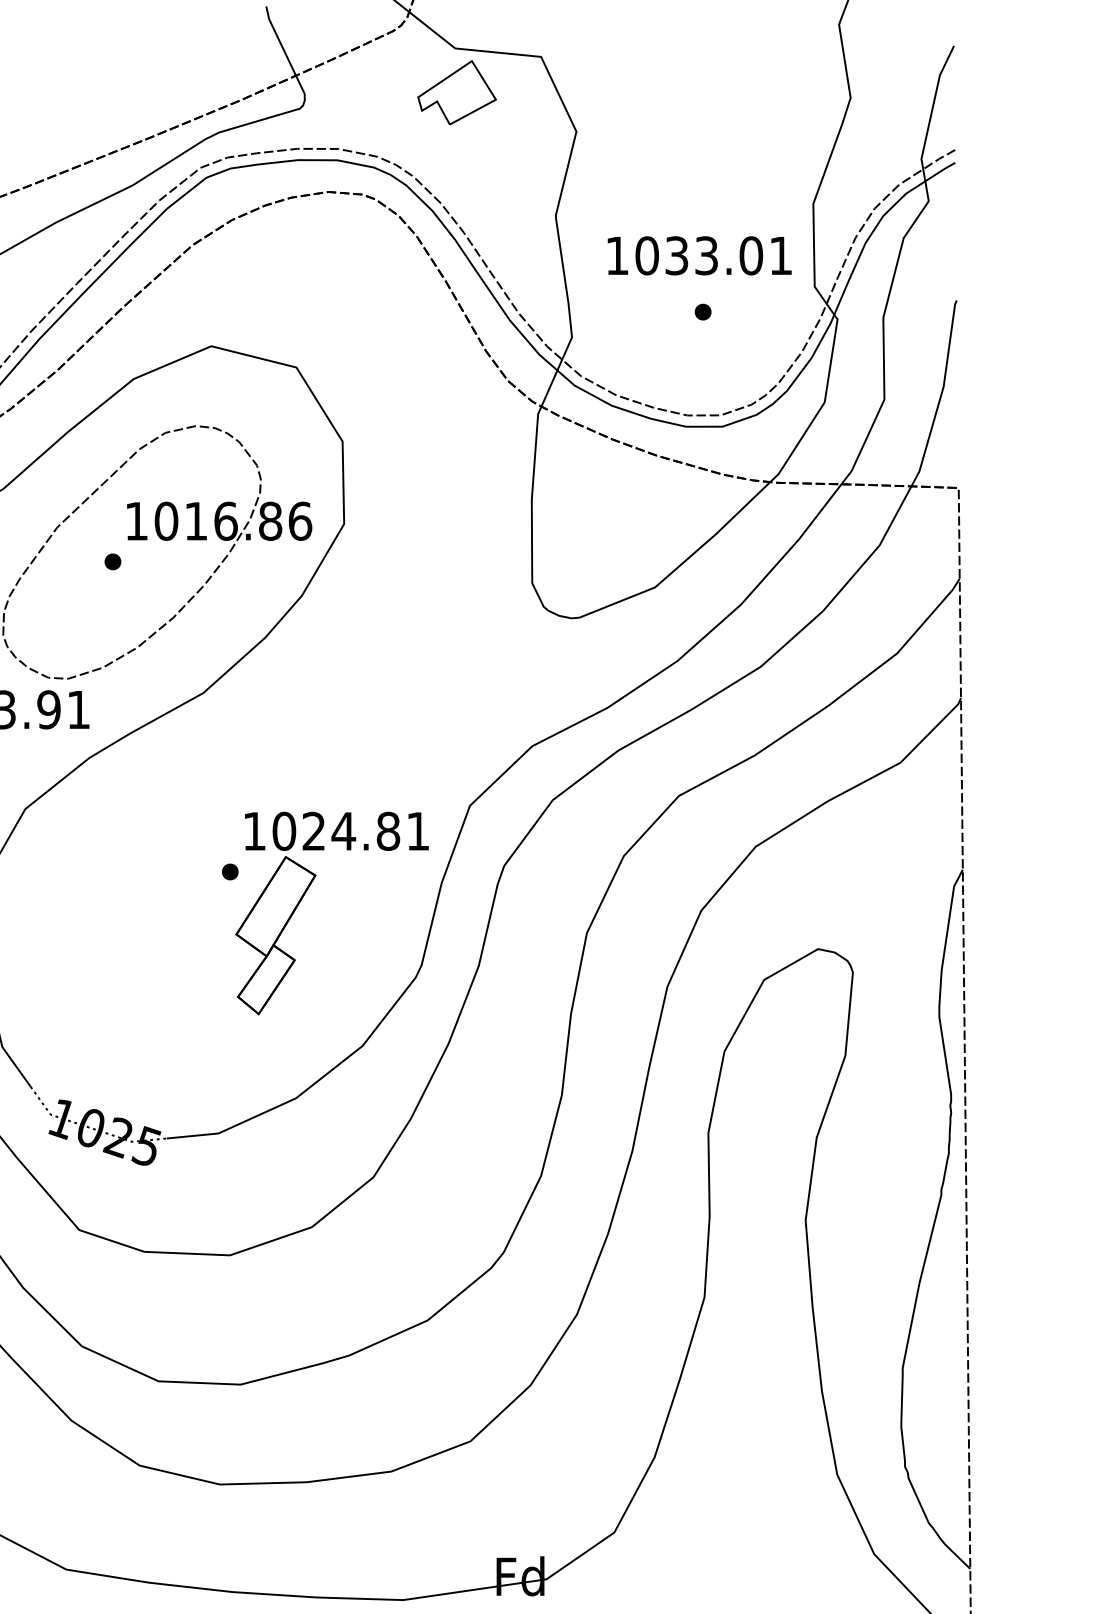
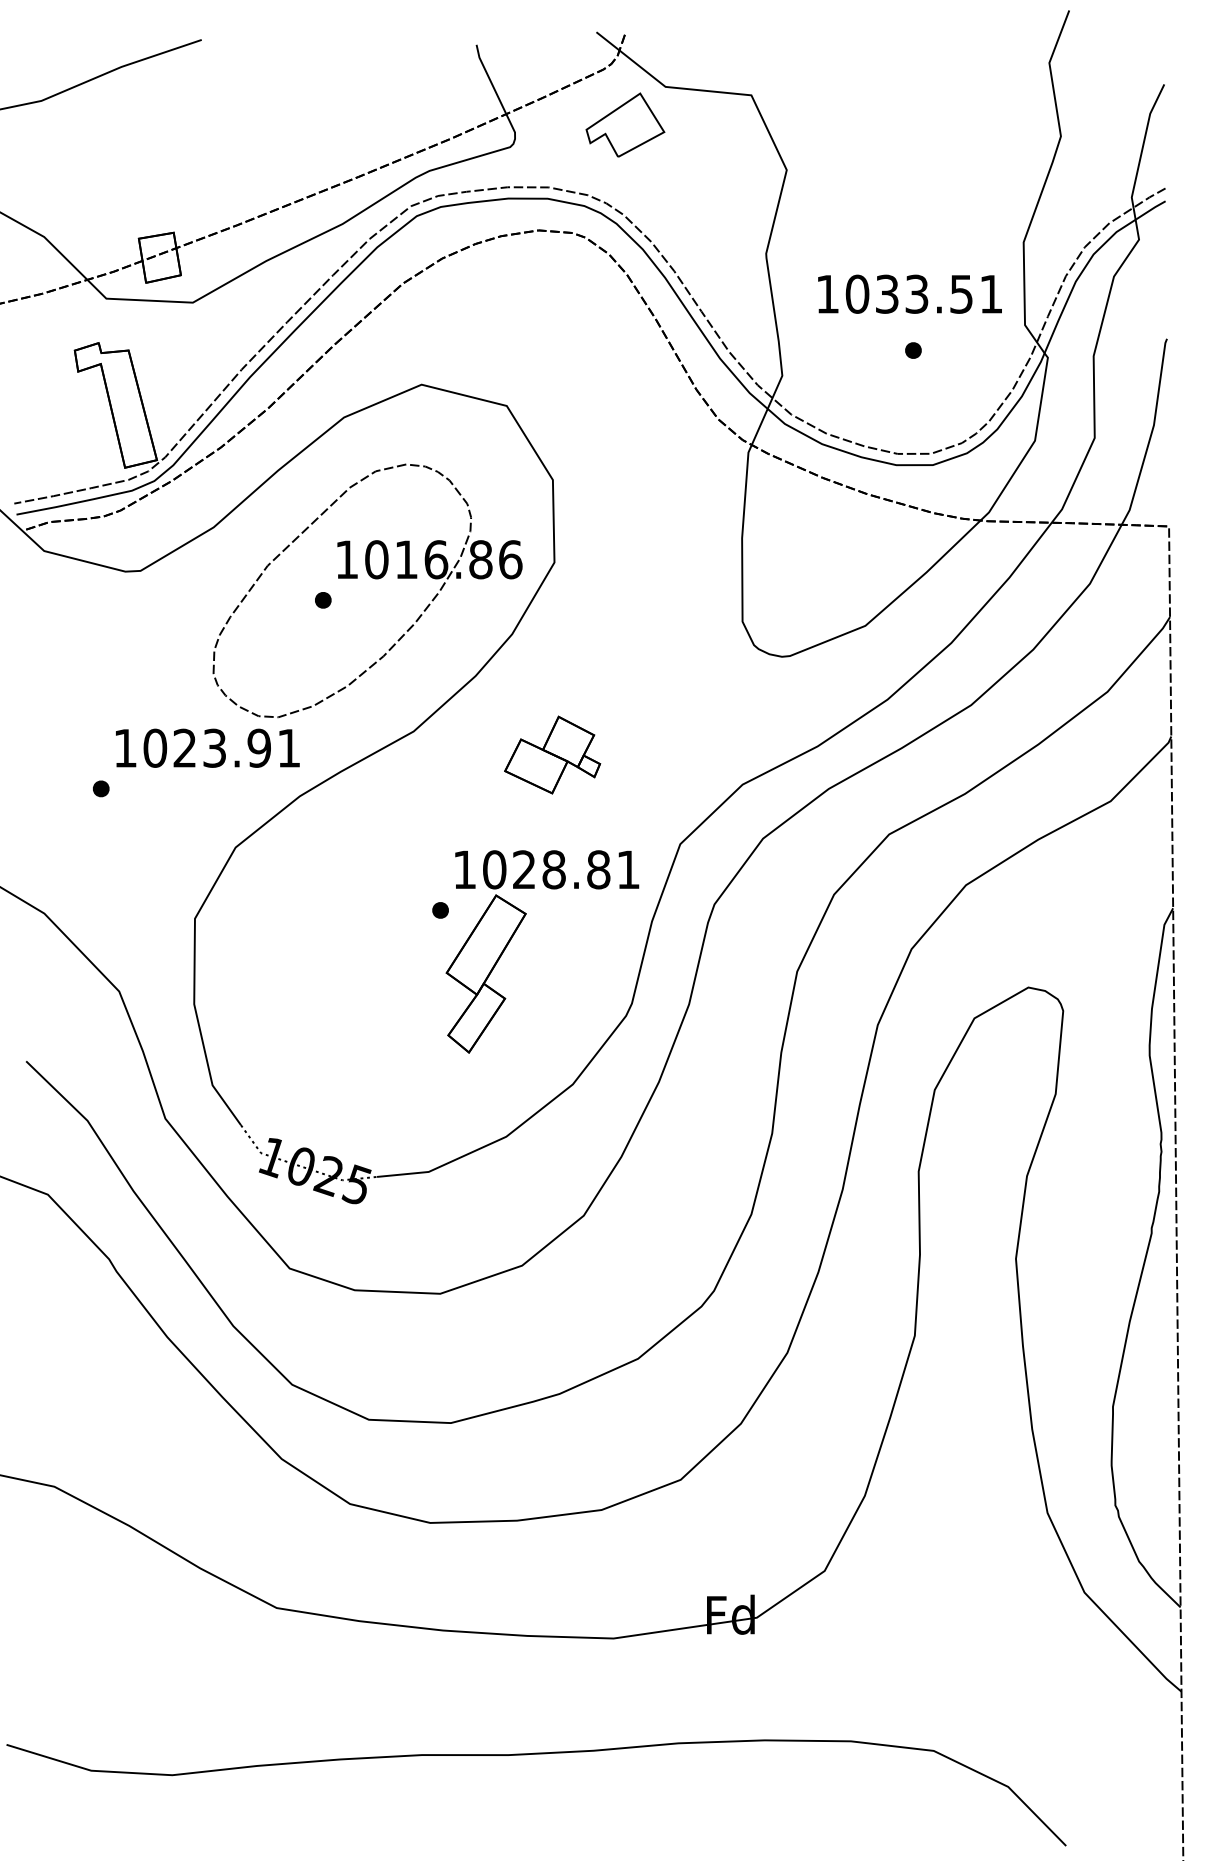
part: (457, 92) -> (625, 124), moved
text: (751, 255) -> (961, 293), 1033.01 -> 1033.51
part: (342, 716) -> (552, 754), added
text: (343, 831) -> (553, 869), 1024.81 -> 1028.81

